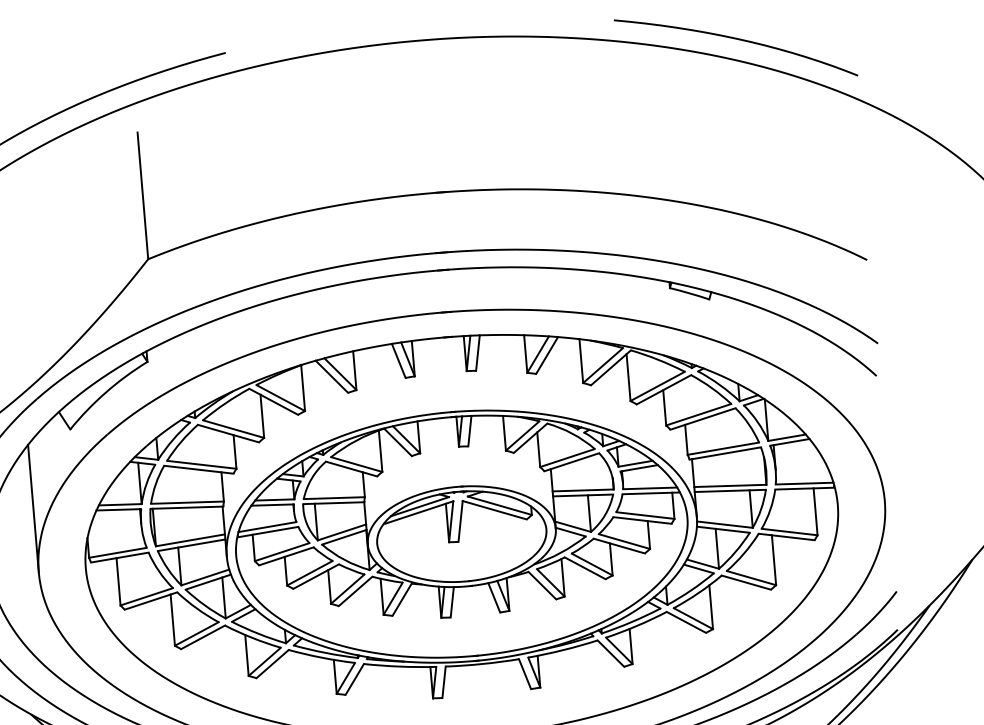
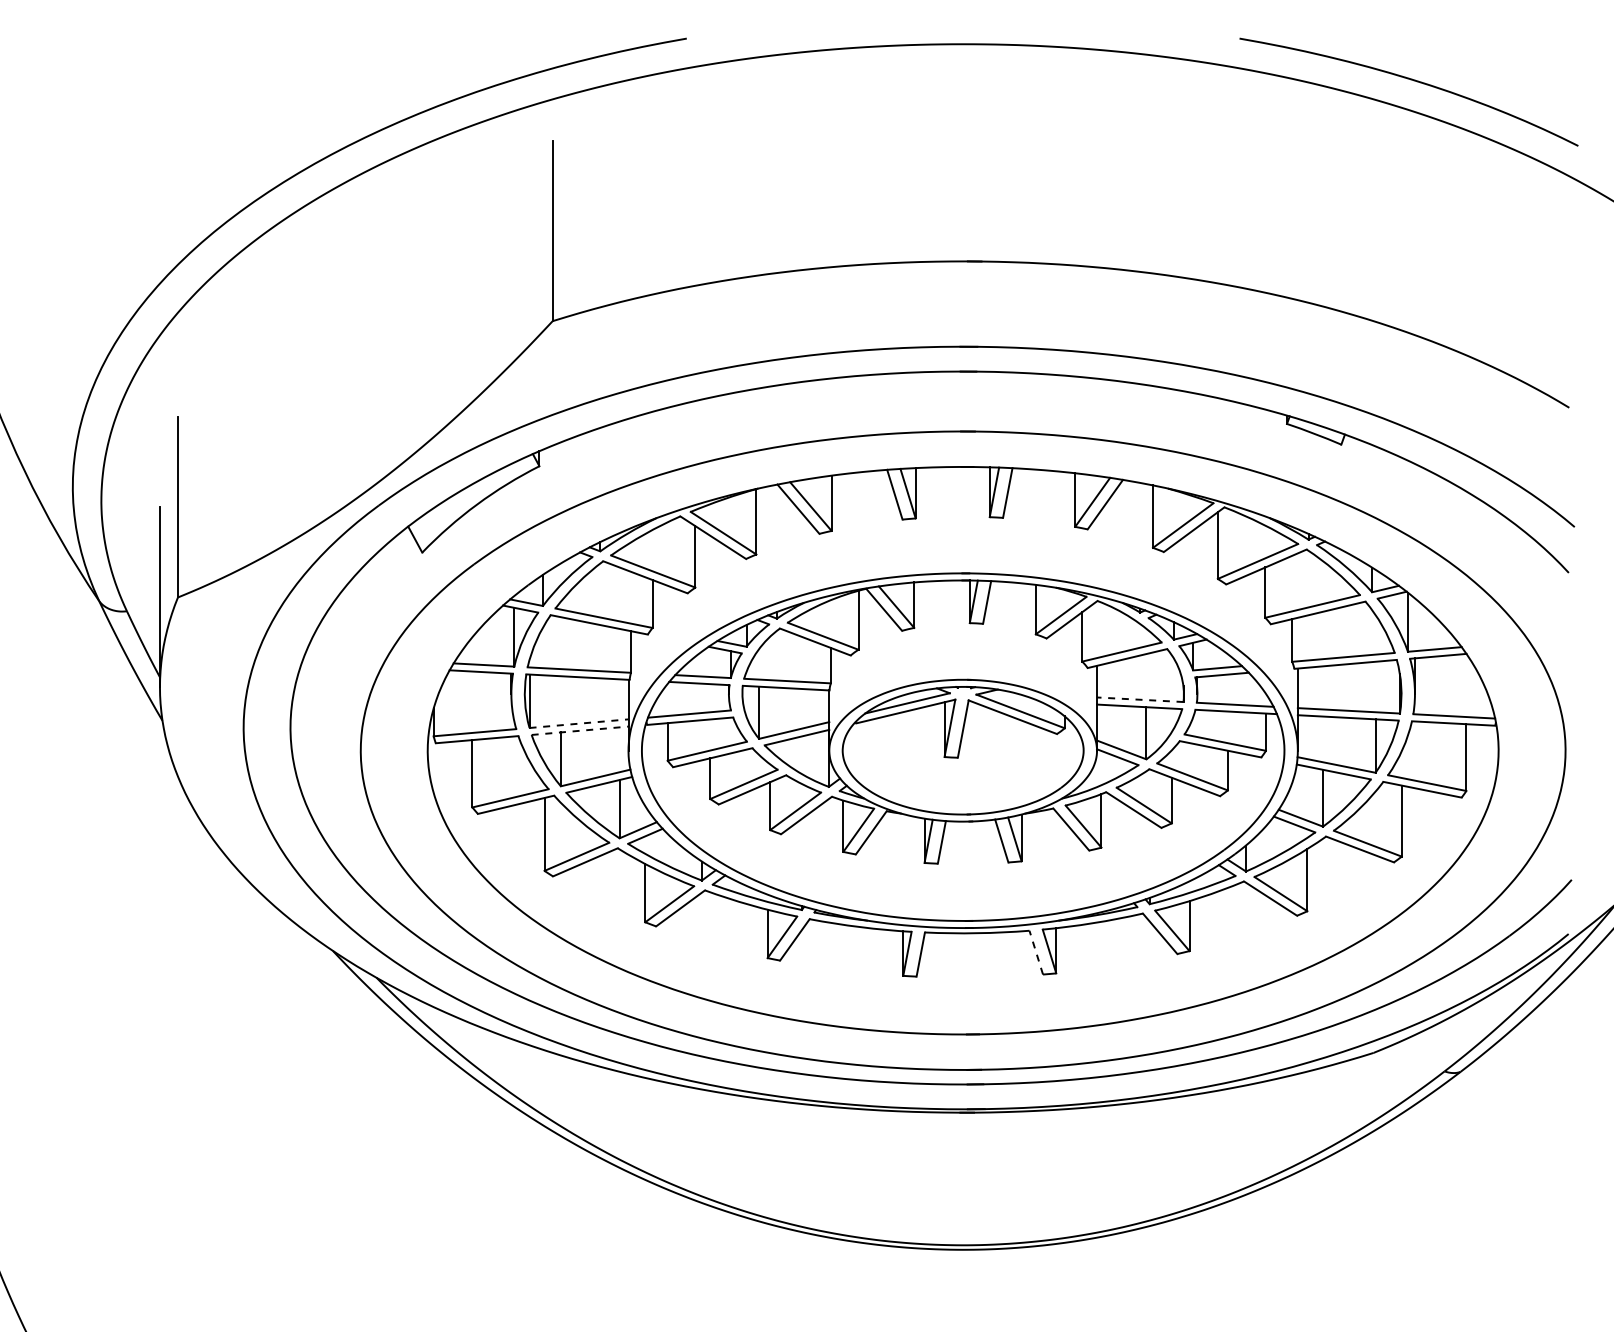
line: (582, 490) -> (1139, 699), solid -> dashed
line: (33, 508) -> (360, 659), removed
line: (190, 540) -> (579, 723), solid -> dashed
line: (191, 545) -> (580, 730), solid -> dashed
line: (525, 674) -> (1036, 952), solid -> dashed

